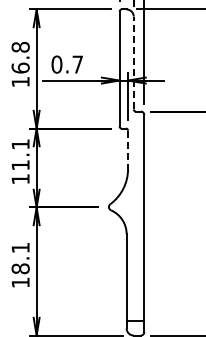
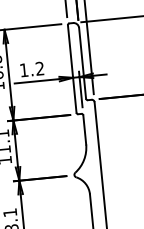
line: (133, 62) -> (82, 62), dashed -> solid
text: (66, 64) -> (31, 69), 0.7 -> 1.2
line: (128, 150) -> (85, 130), dashed -> solid

